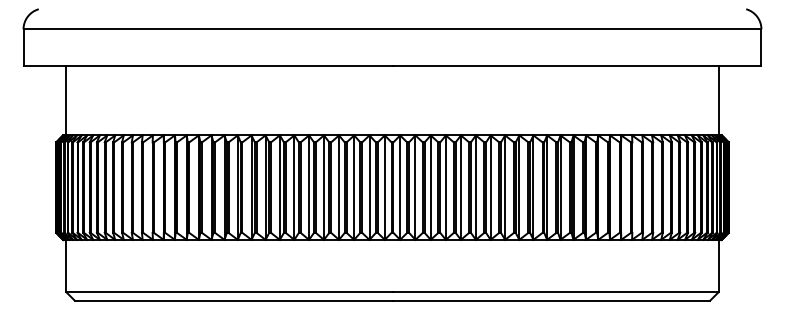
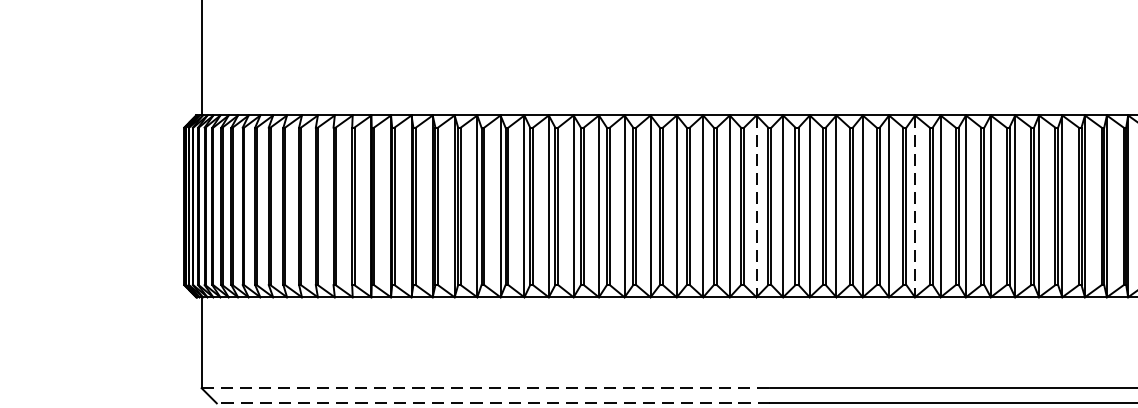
line: (384, 188) -> (755, 207), solid -> dashed
line: (475, 188) -> (914, 207), solid -> dashed
line: (229, 292) -> (486, 388), solid -> dashed
line: (233, 300) -> (492, 402), solid -> dashed

